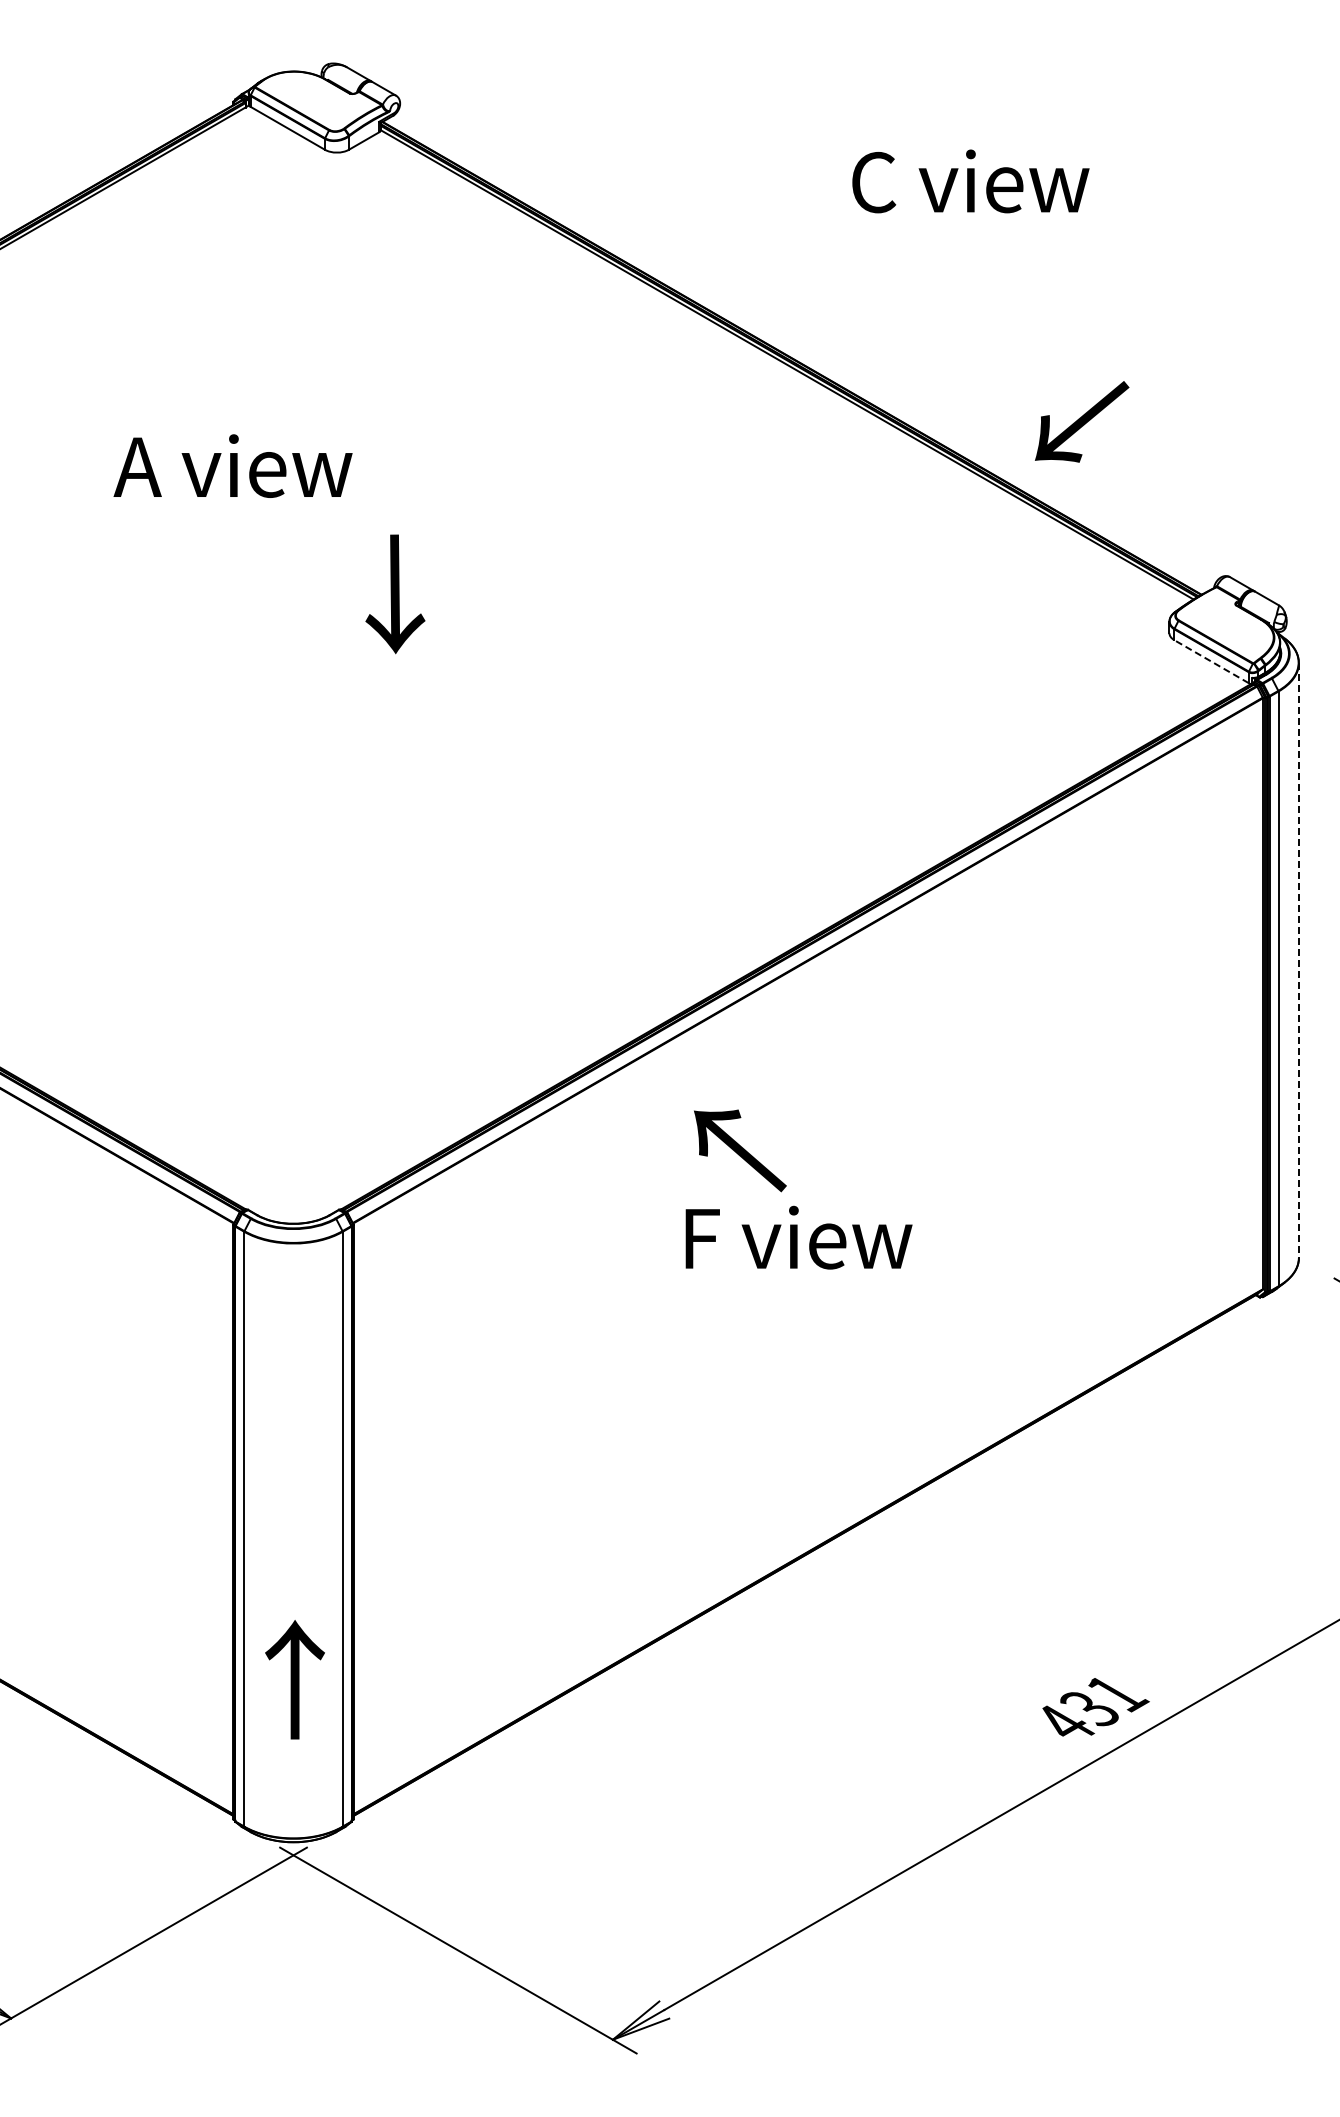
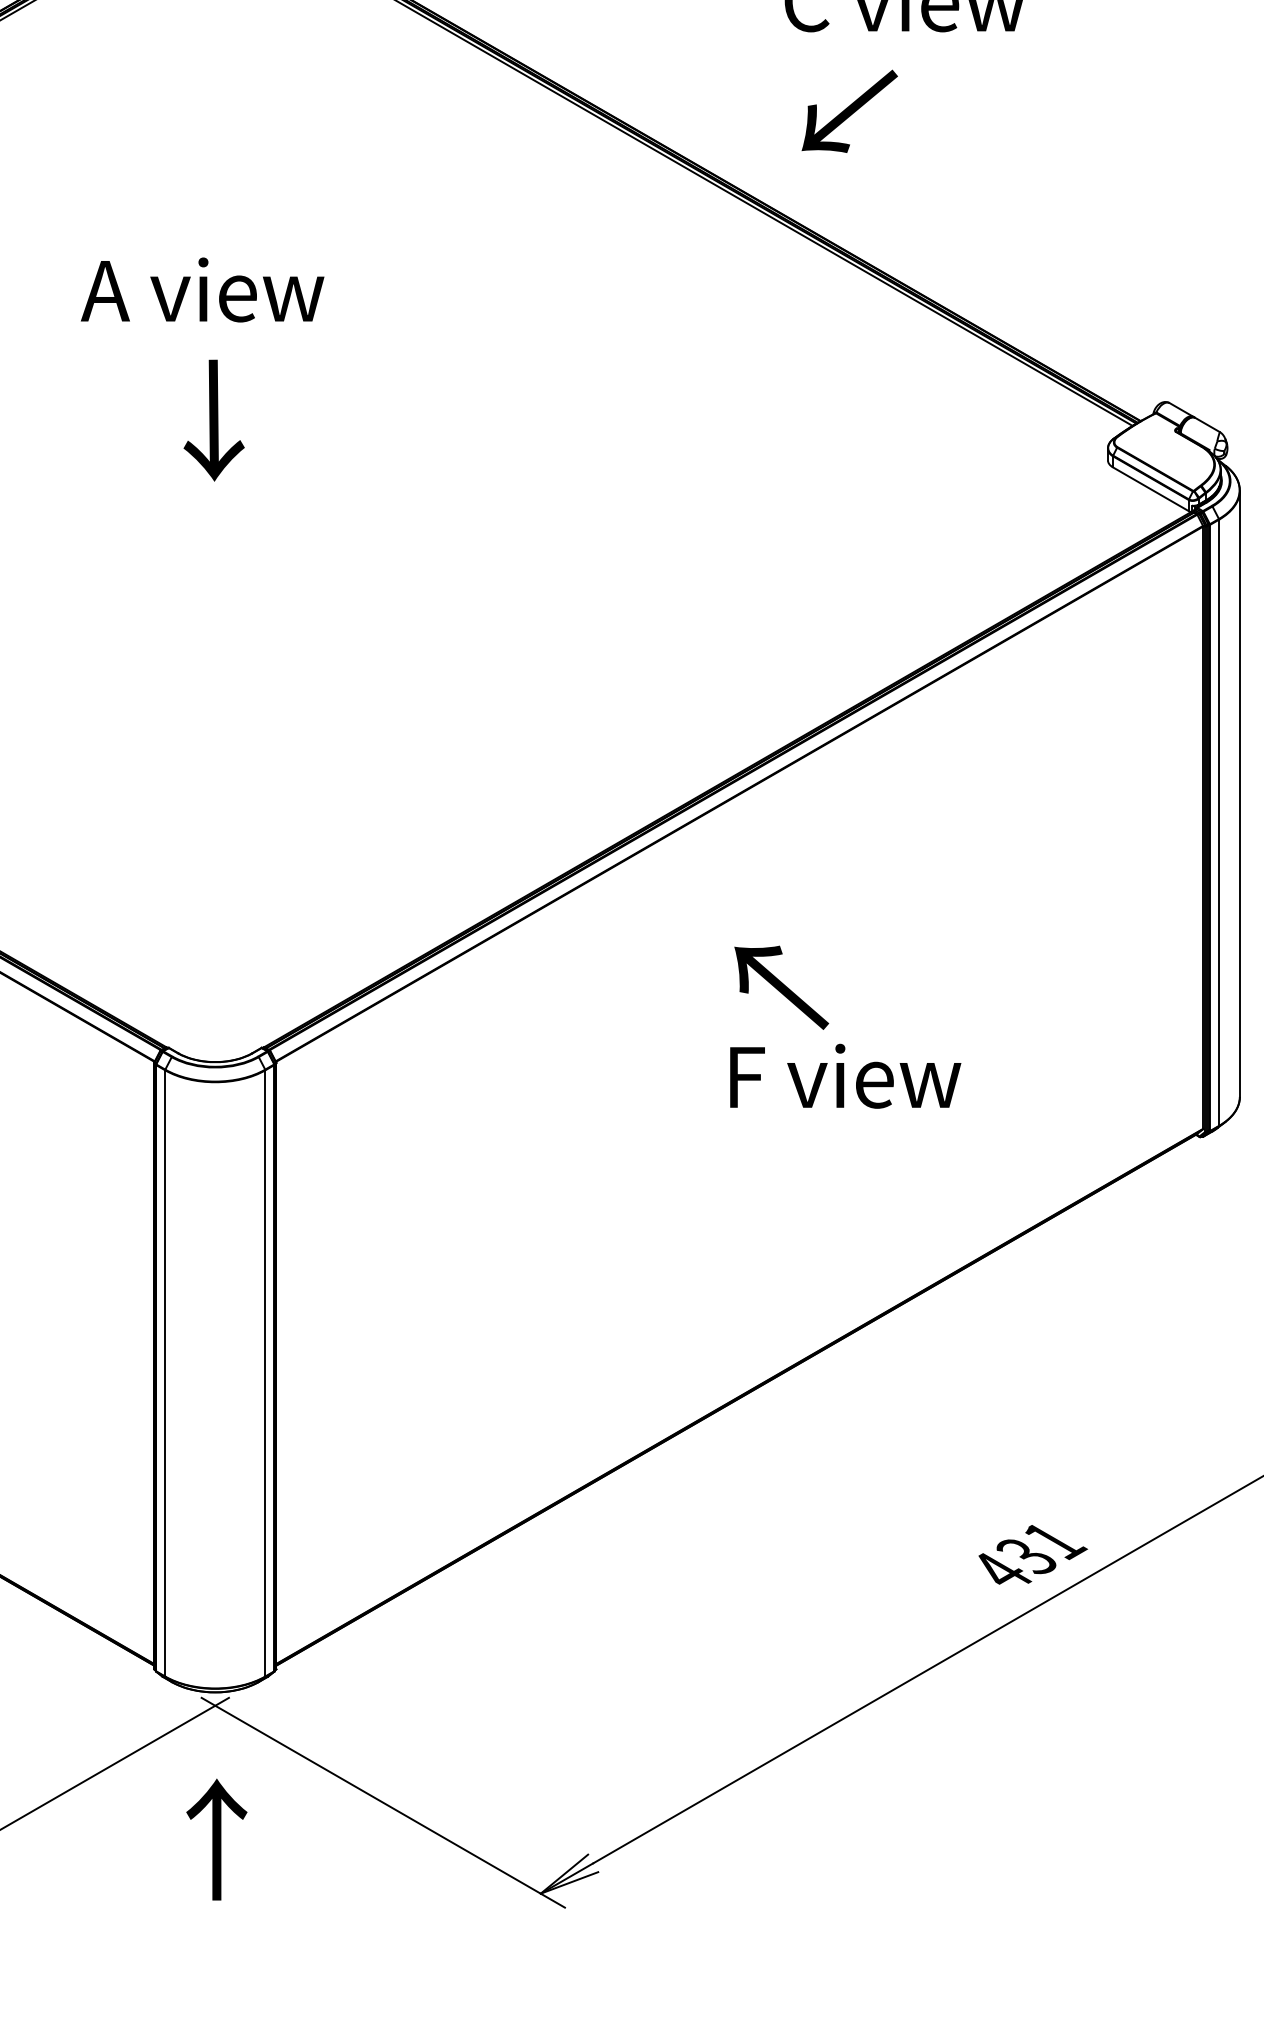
text: (1082, 421) -> (850, 110), moved
text: (232, 465) -> (202, 289), moved
text: (395, 594) -> (214, 420), moved
line: (1211, 661) -> (1150, 489), dashed -> solid
line: (1298, 961) -> (1239, 794), dashed -> solid
text: (740, 1150) -> (781, 987), moved
text: (798, 1237) -> (845, 1076), moved
text: (294, 1679) -> (216, 1839), moved

